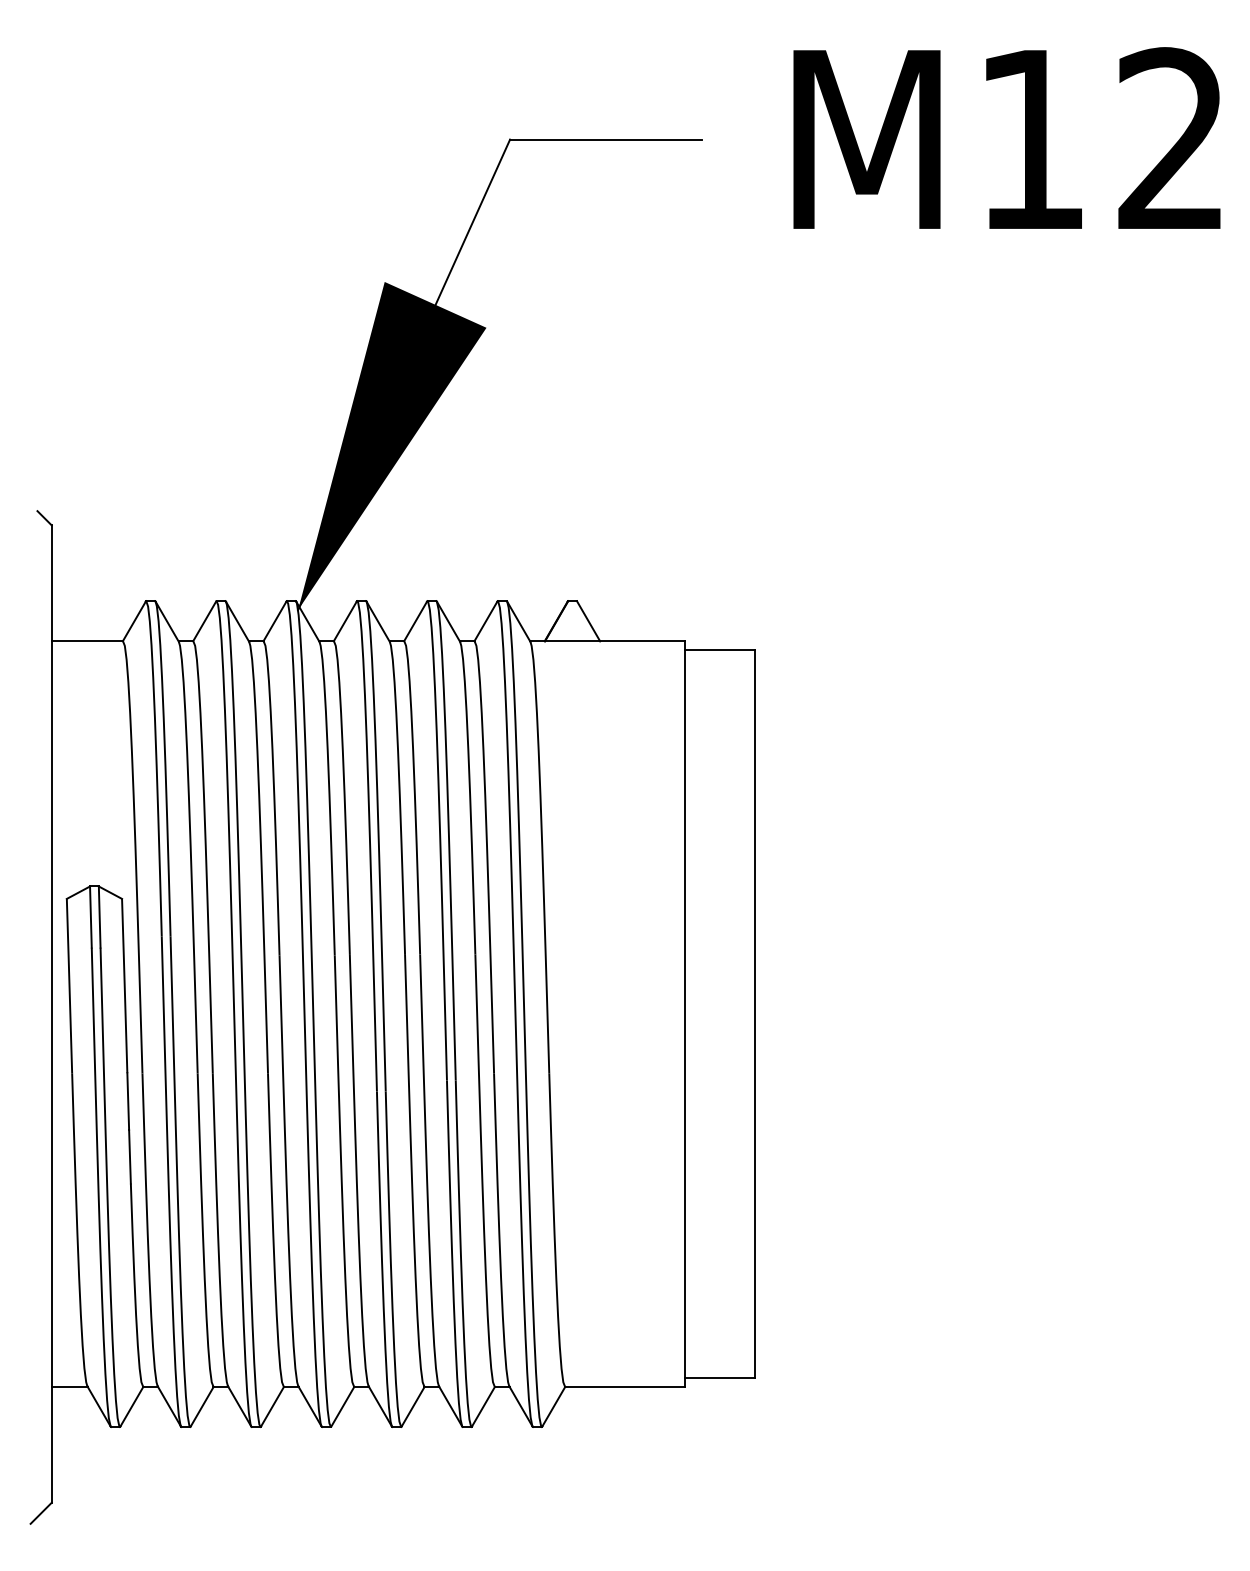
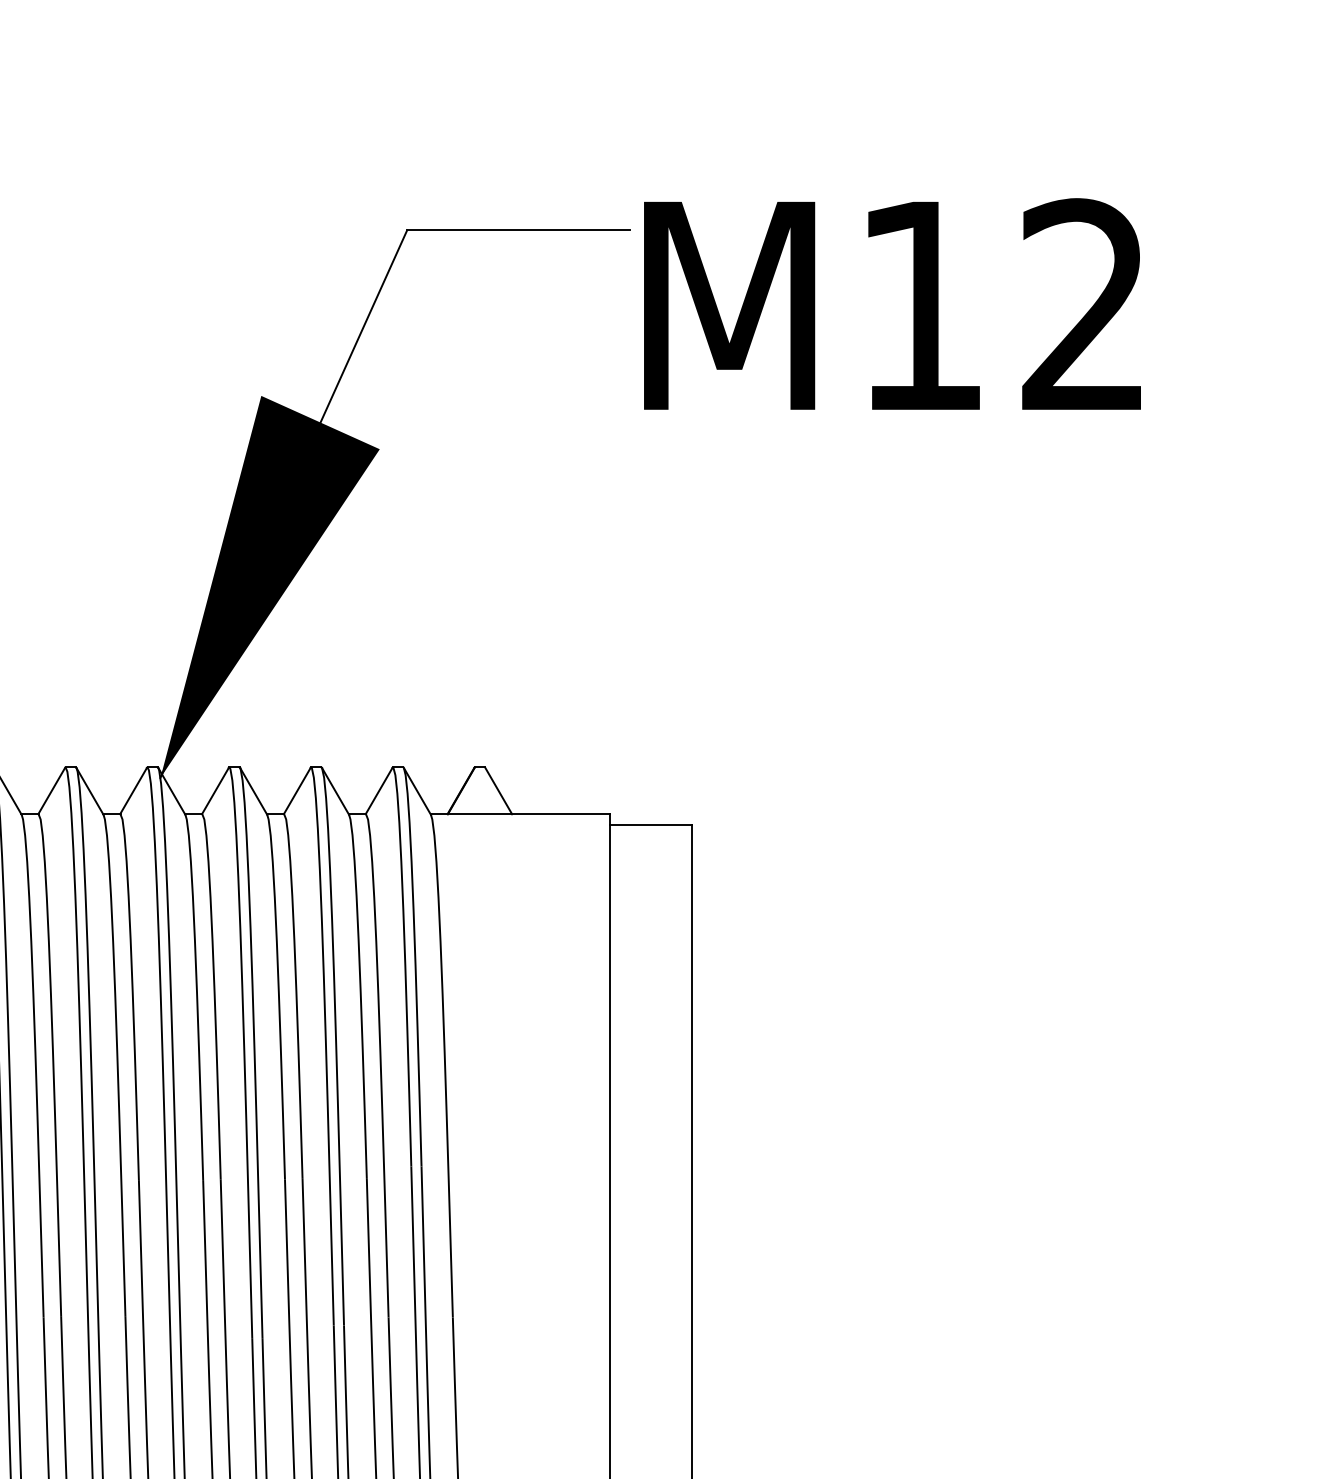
text: (1006, 137) -> (891, 303), moved

